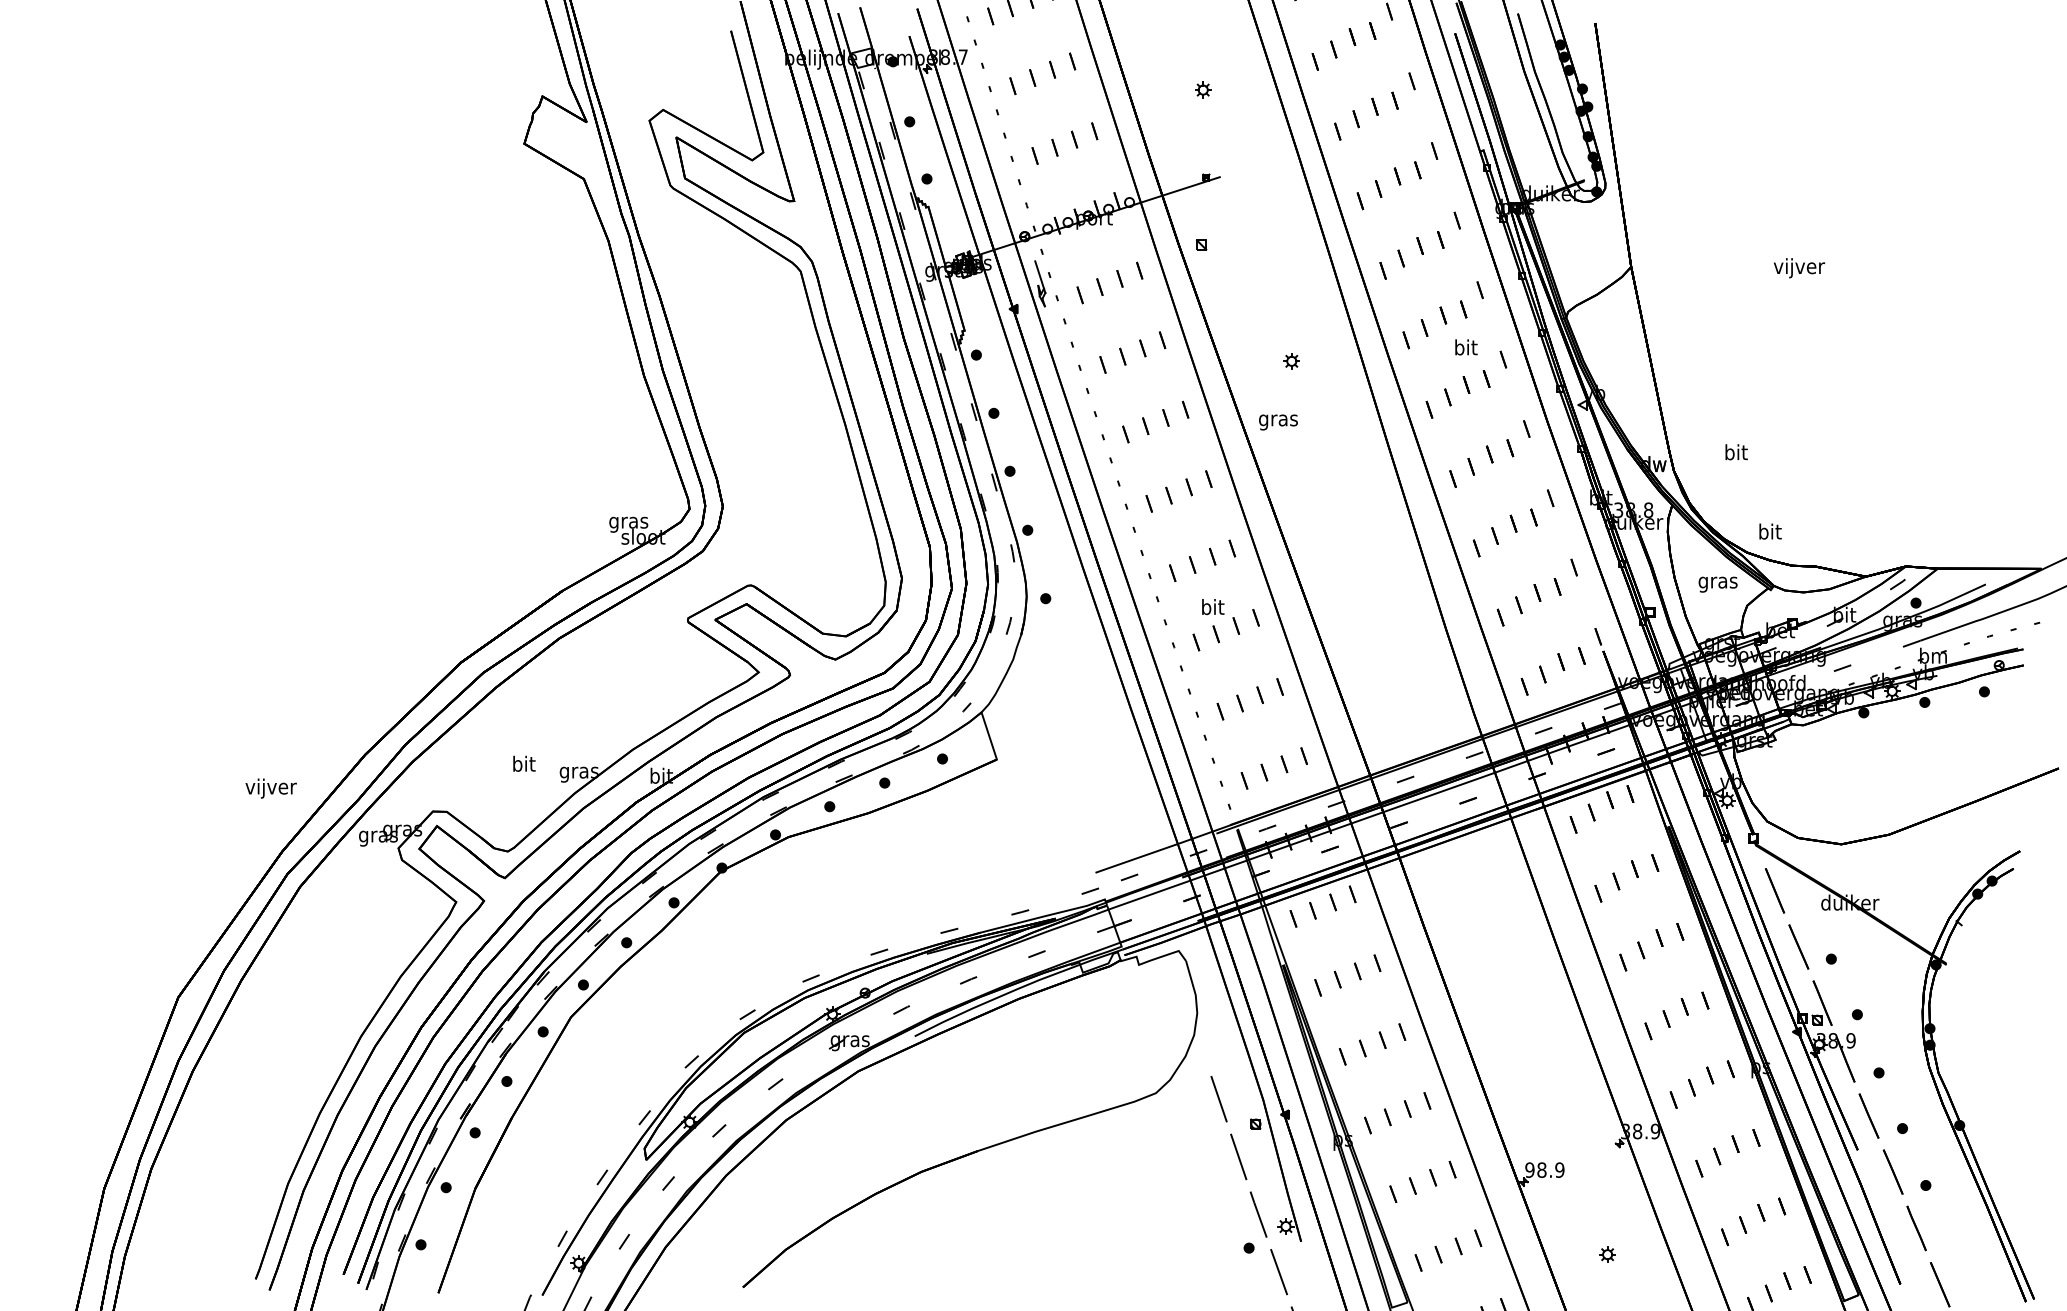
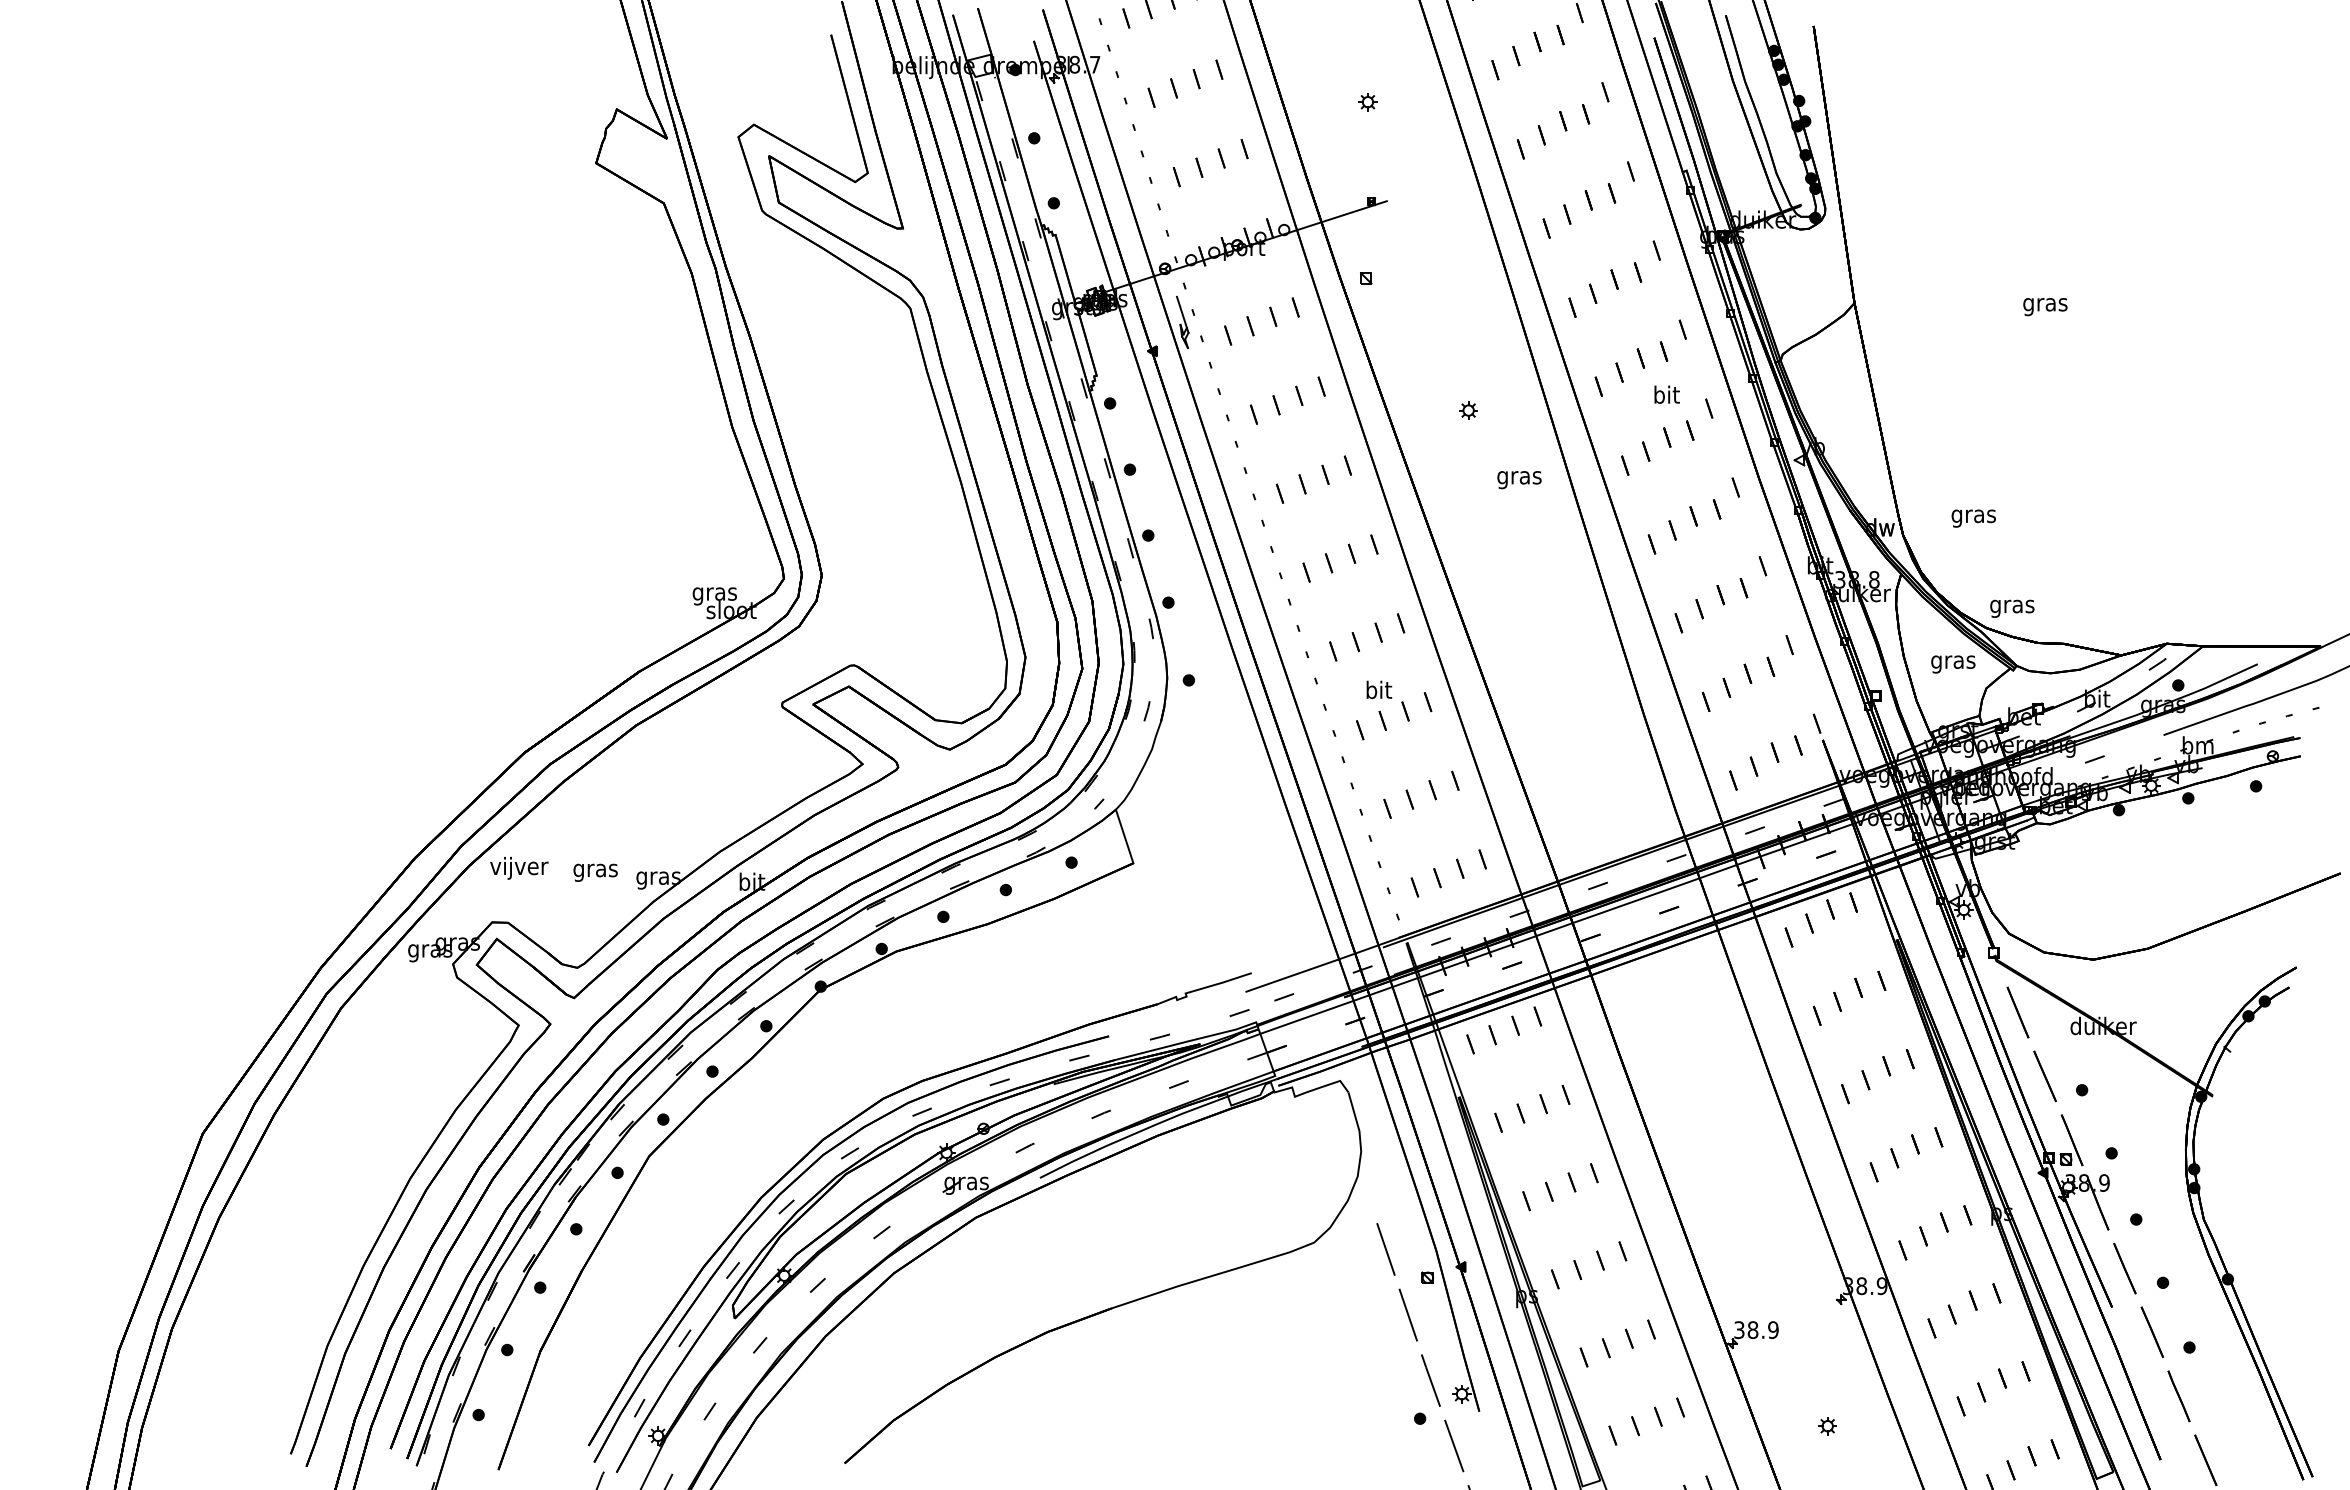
text: (1799, 268) -> (2045, 304), vijver -> gras
text: (1278, 422) -> (1519, 480), moved
text: (1735, 453) -> (1973, 515), bit -> gras
text: (1770, 533) -> (2012, 606), bit -> gras
text: (523, 765) -> (595, 870), bit -> gras
text: (271, 787) -> (519, 867), moved
part: (757, 994) -> (861, 1130), added
text: (1530, 1169) -> (1739, 1329), 98.9 -> 38.9

